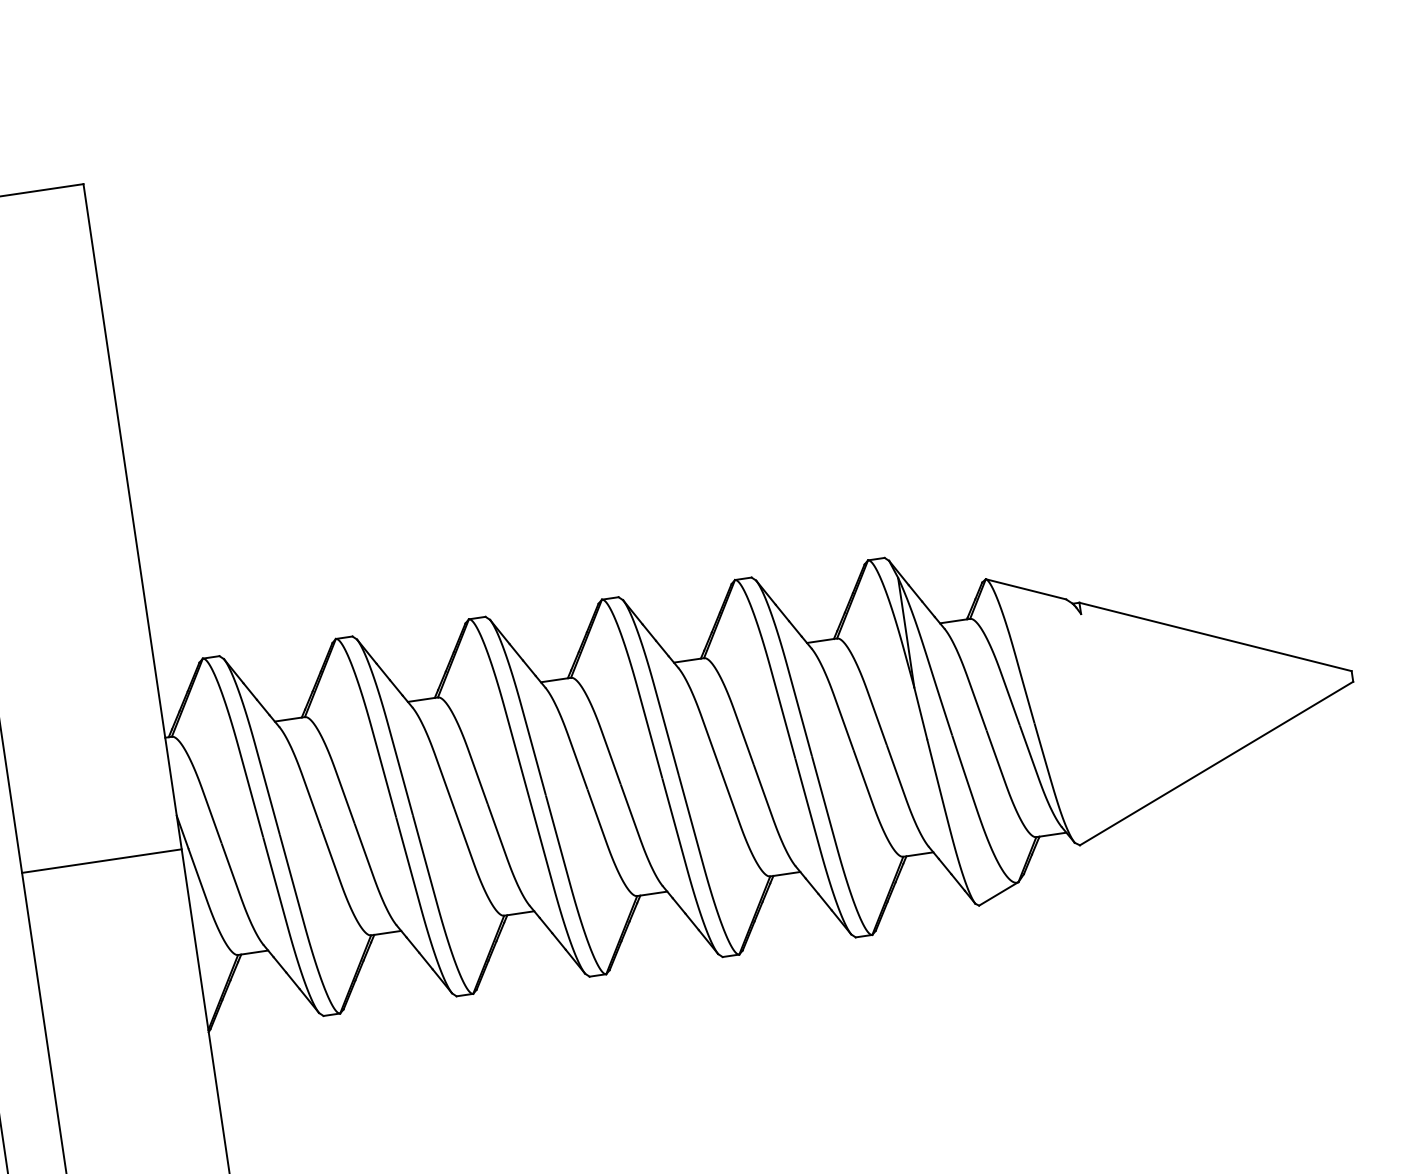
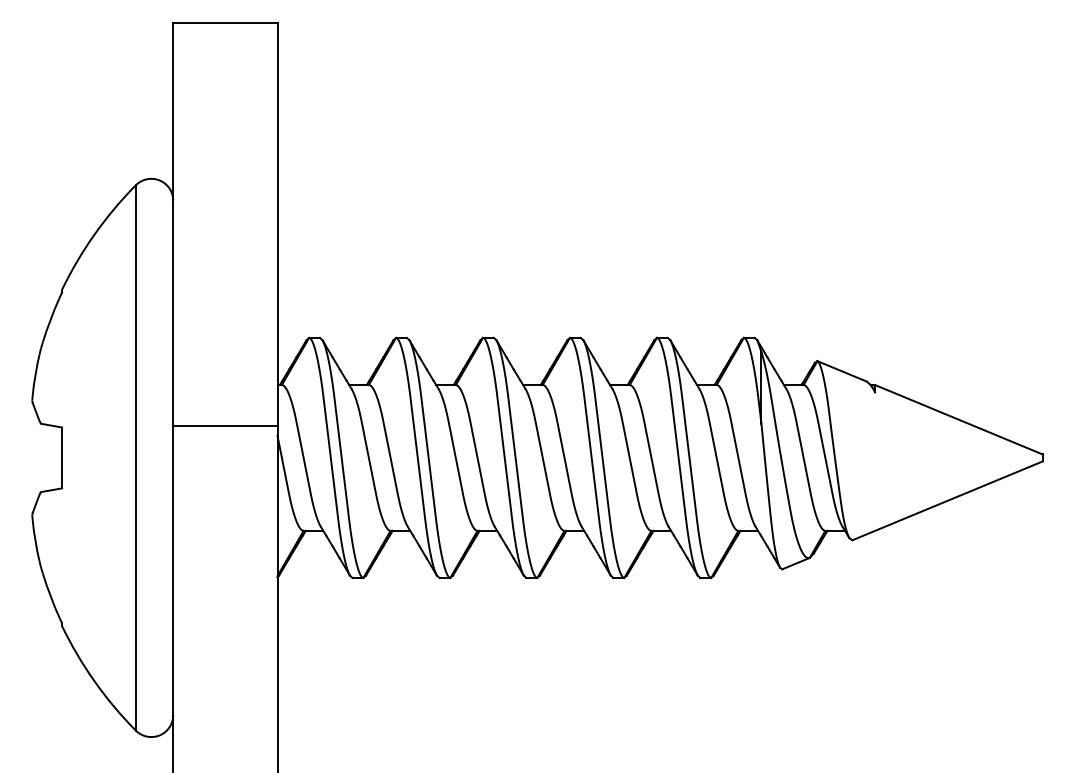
line: (101, 860) -> (225, 425), moved

